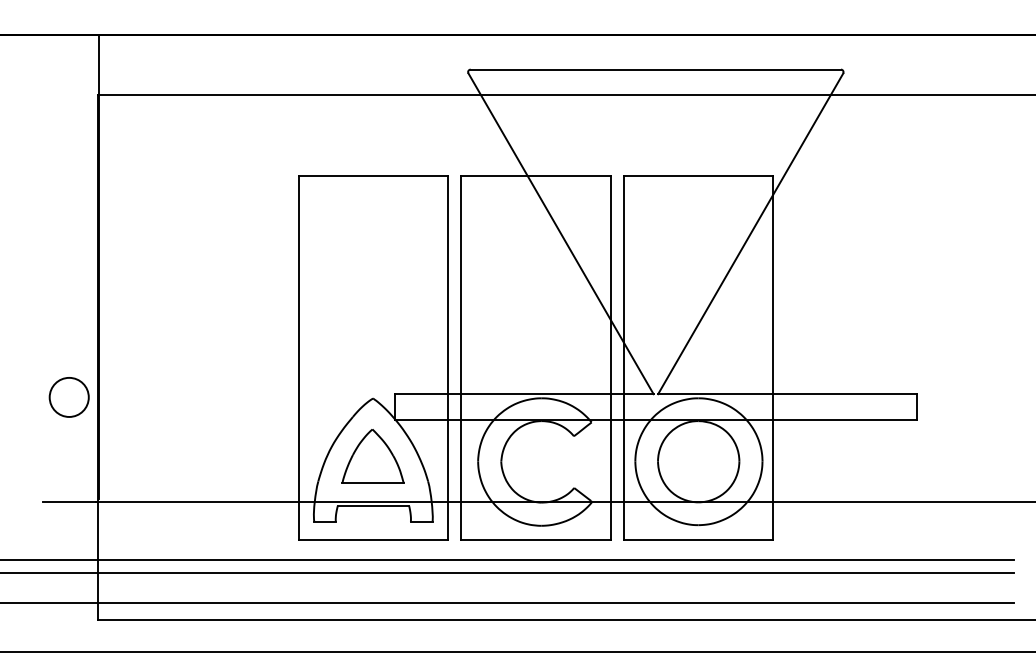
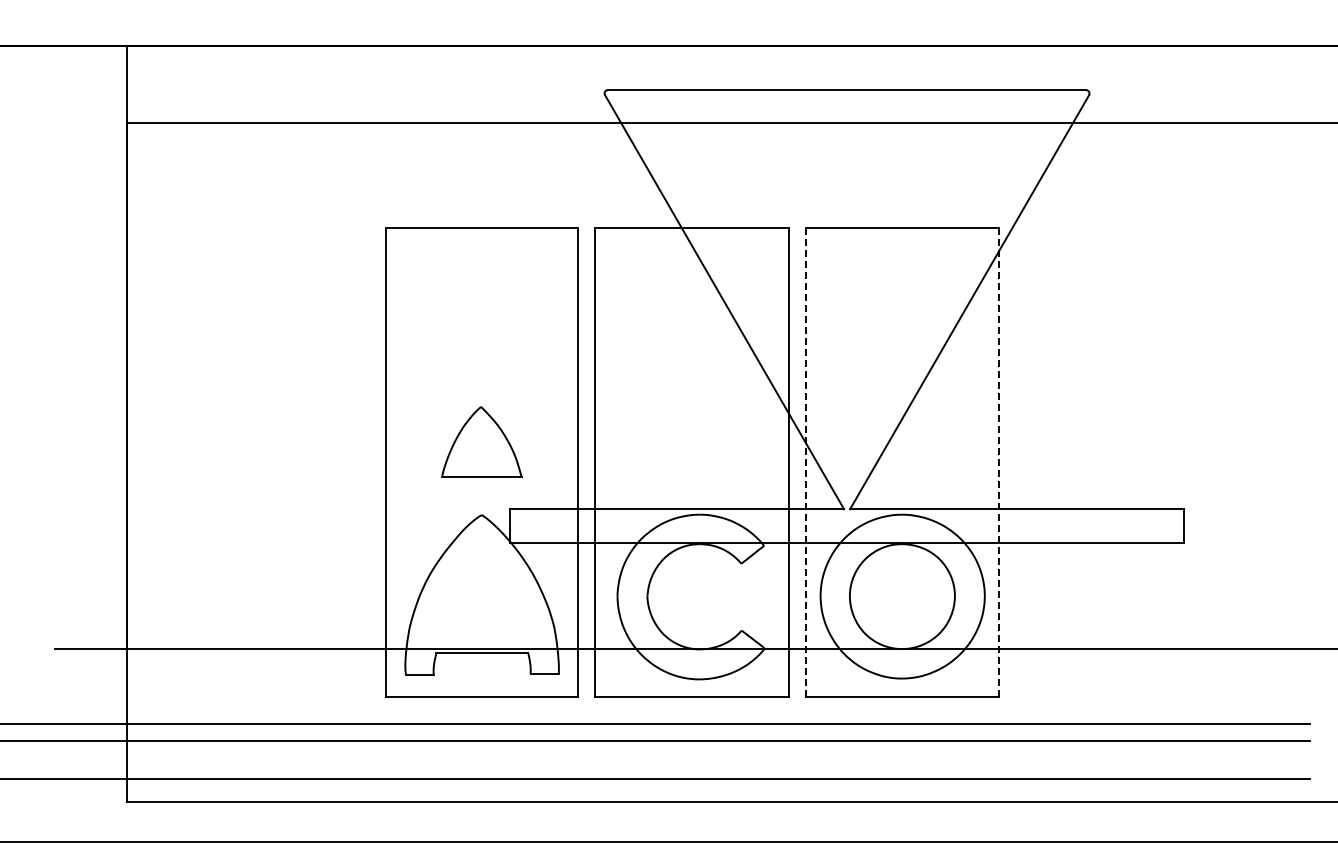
line: (624, 357) -> (806, 462), solid -> dashed
line: (773, 357) -> (998, 462), solid -> dashed
circle: (69, 397) -> (89, 513), removed
part: (372, 456) -> (481, 441), moved

